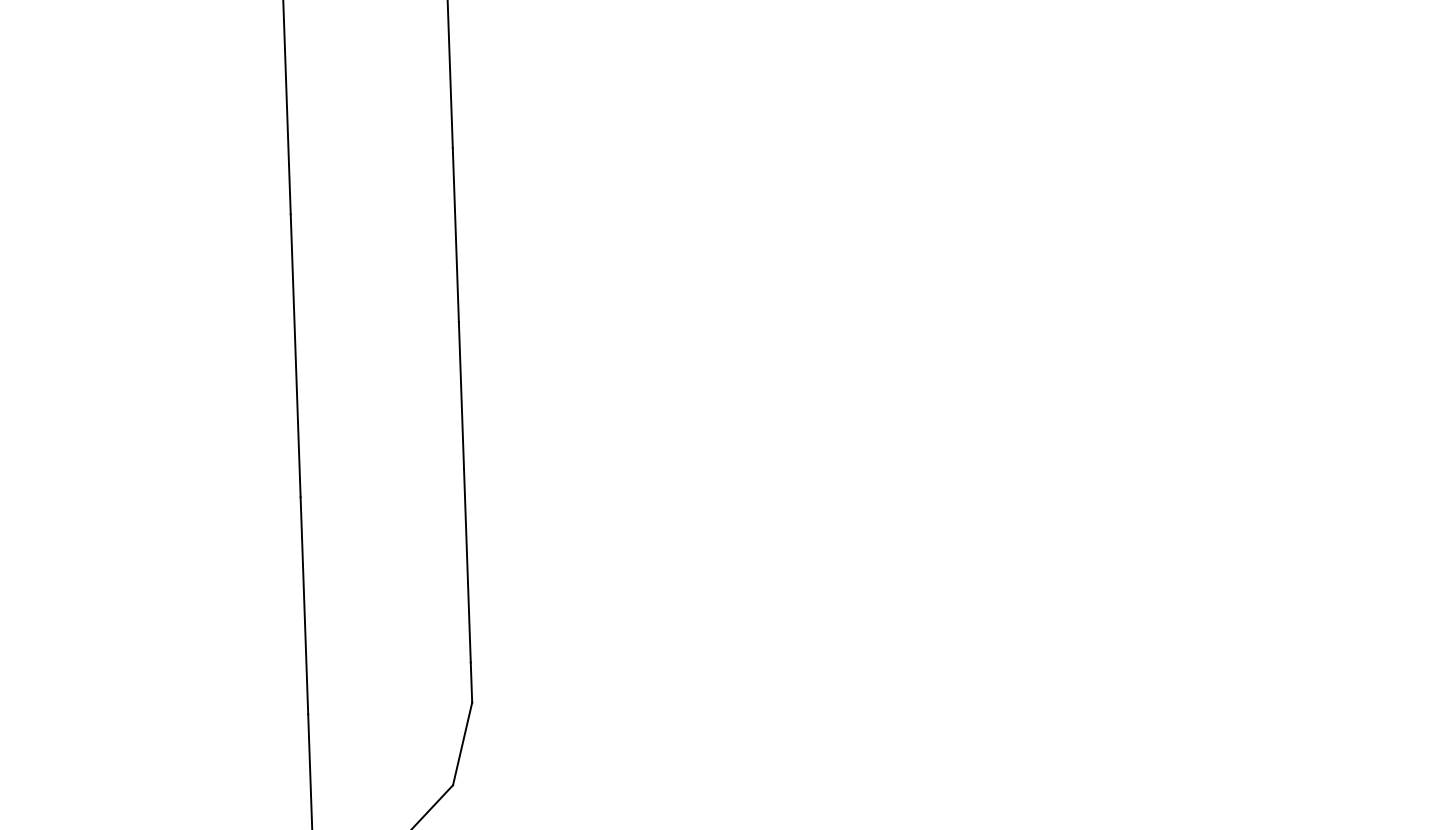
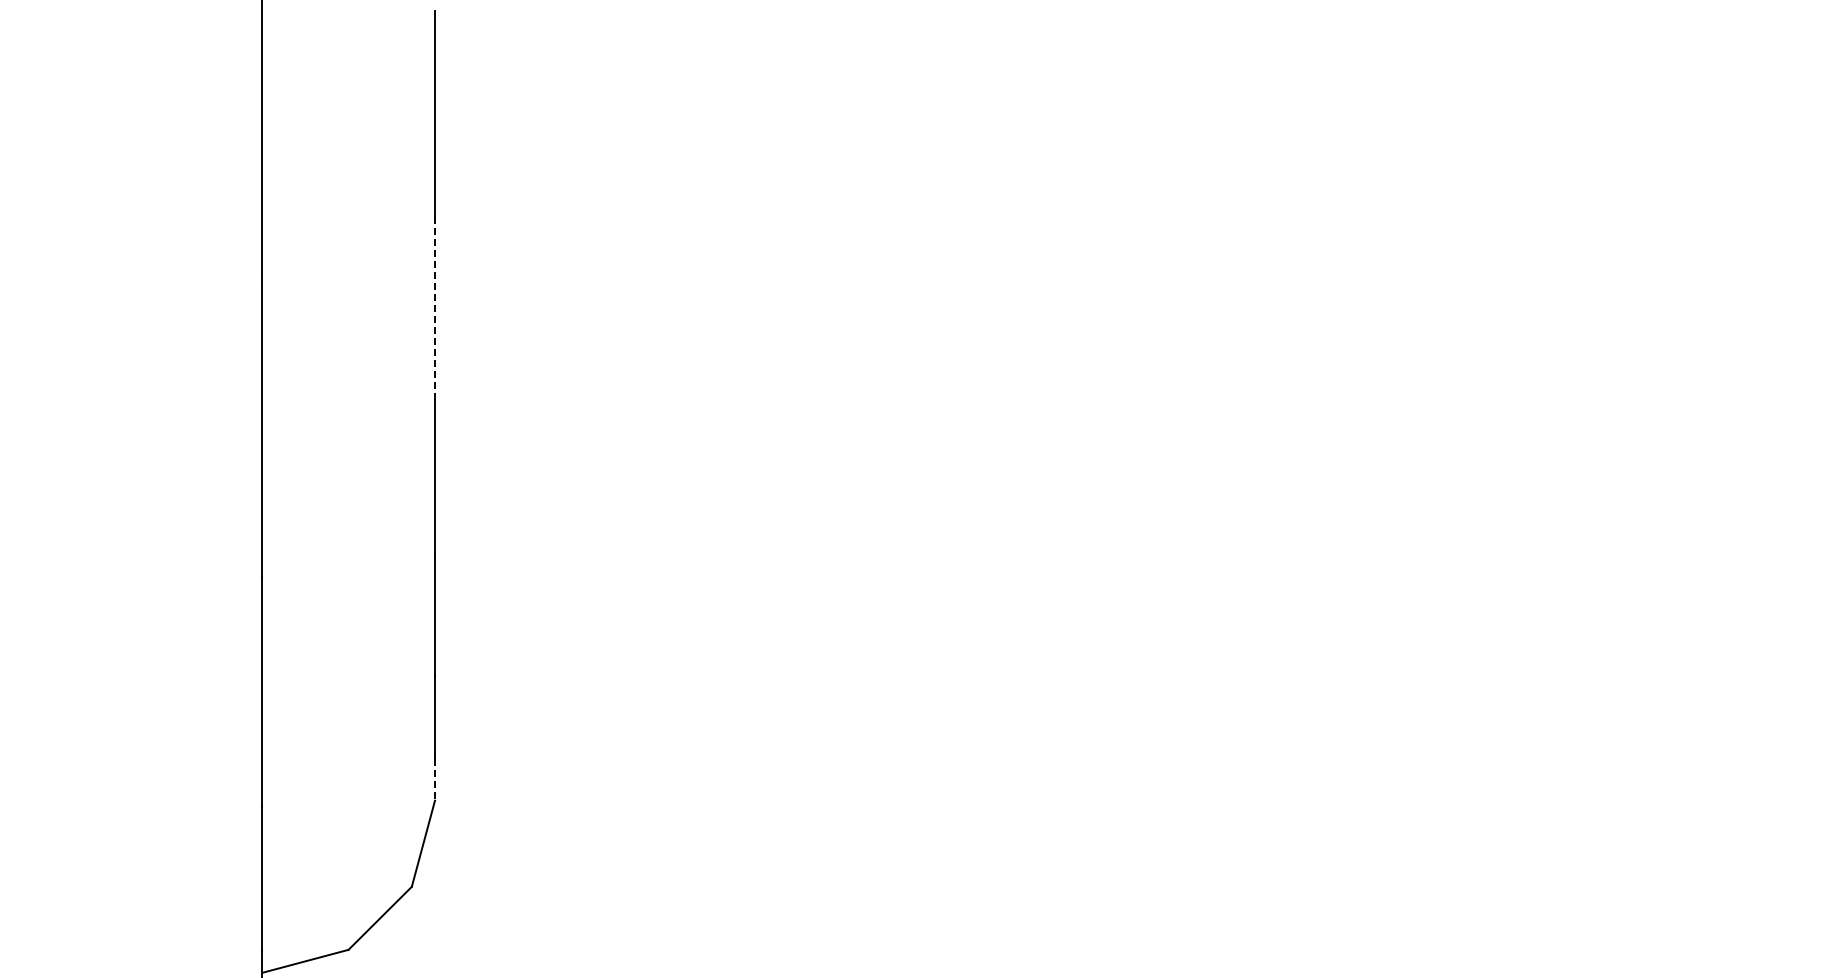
line: (455, 235) -> (434, 308), solid -> dashed
line: (471, 683) -> (434, 780), solid -> dashed

